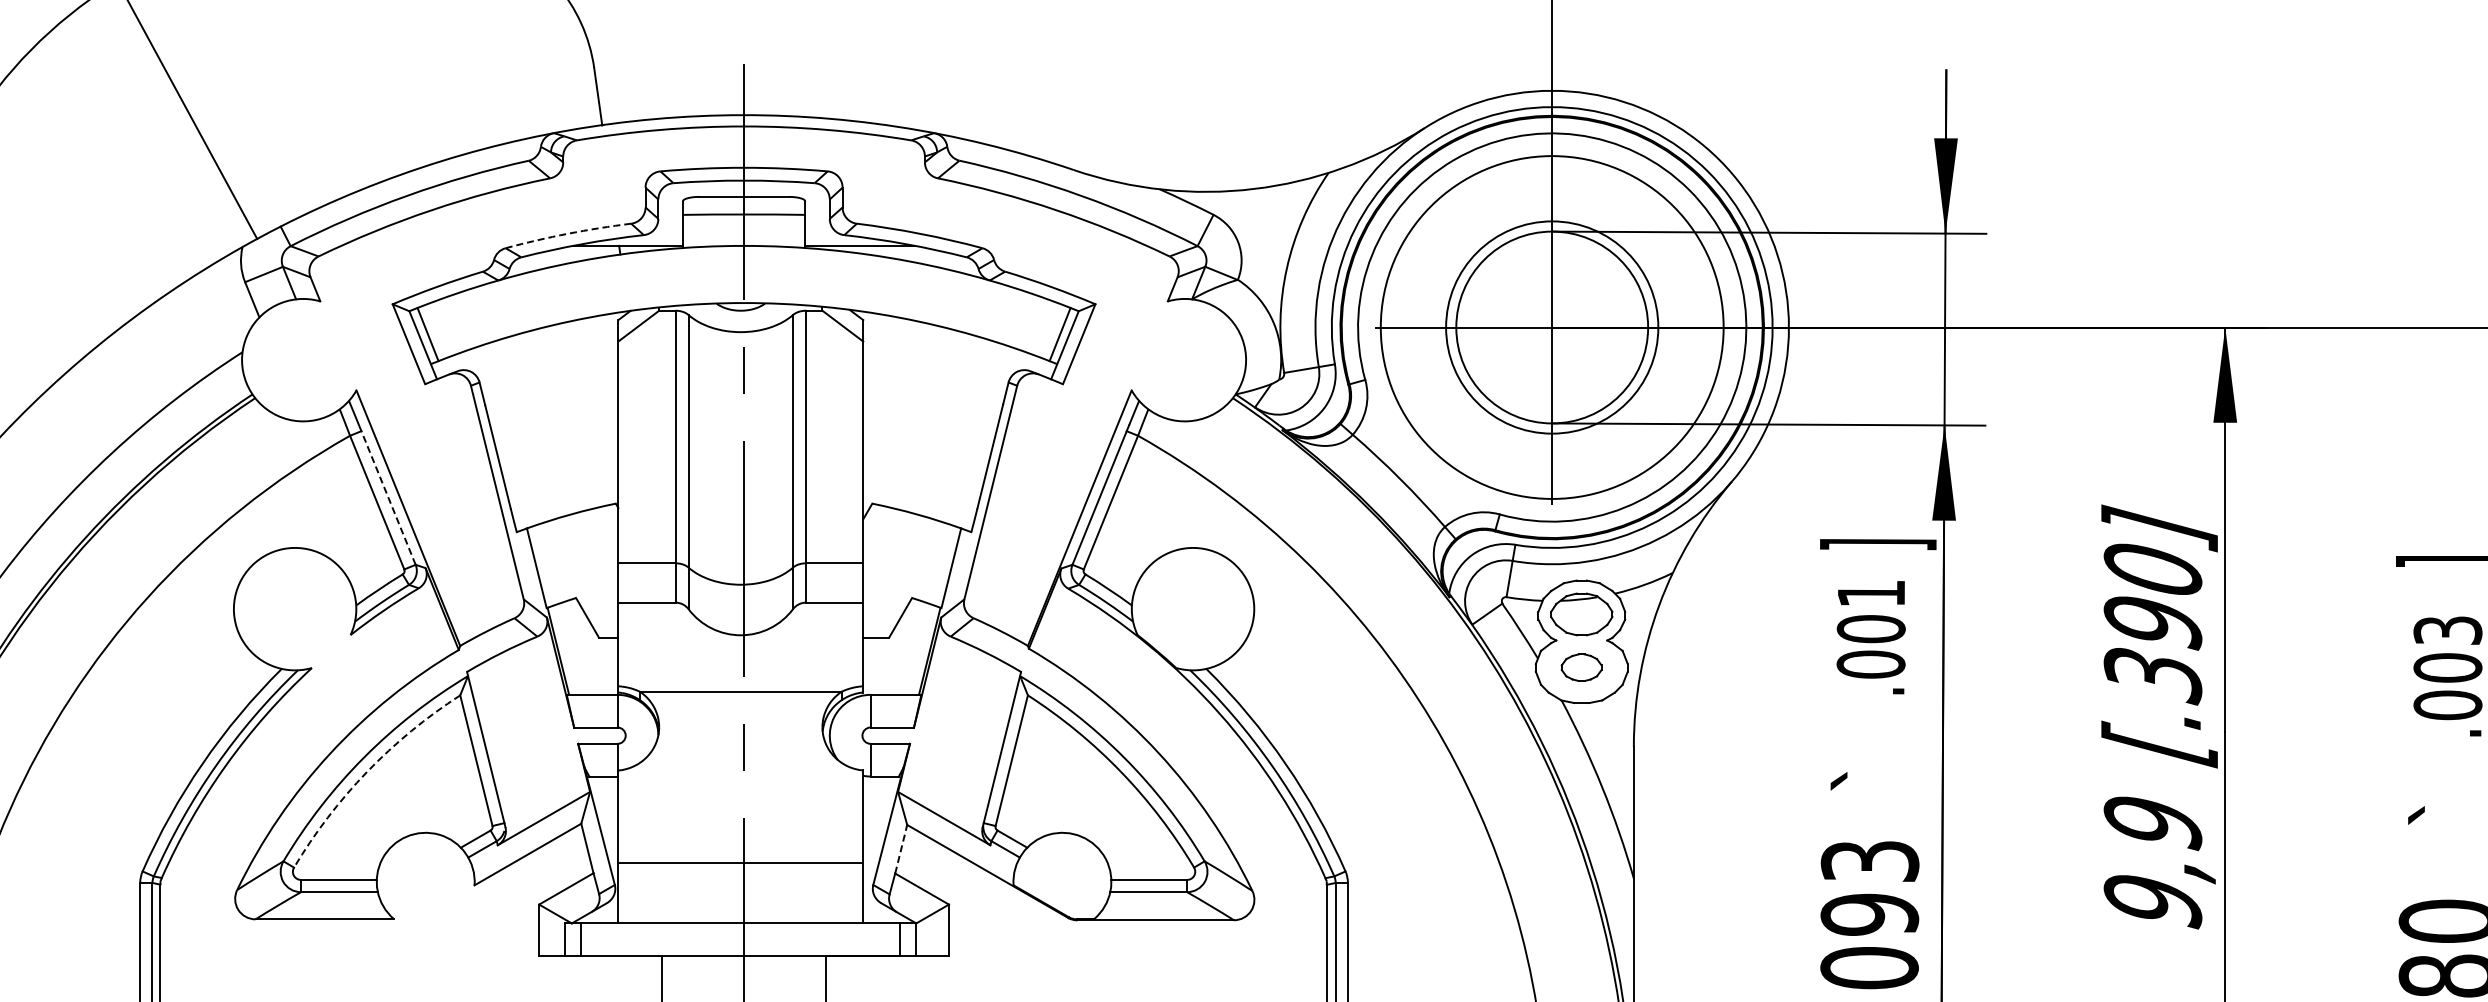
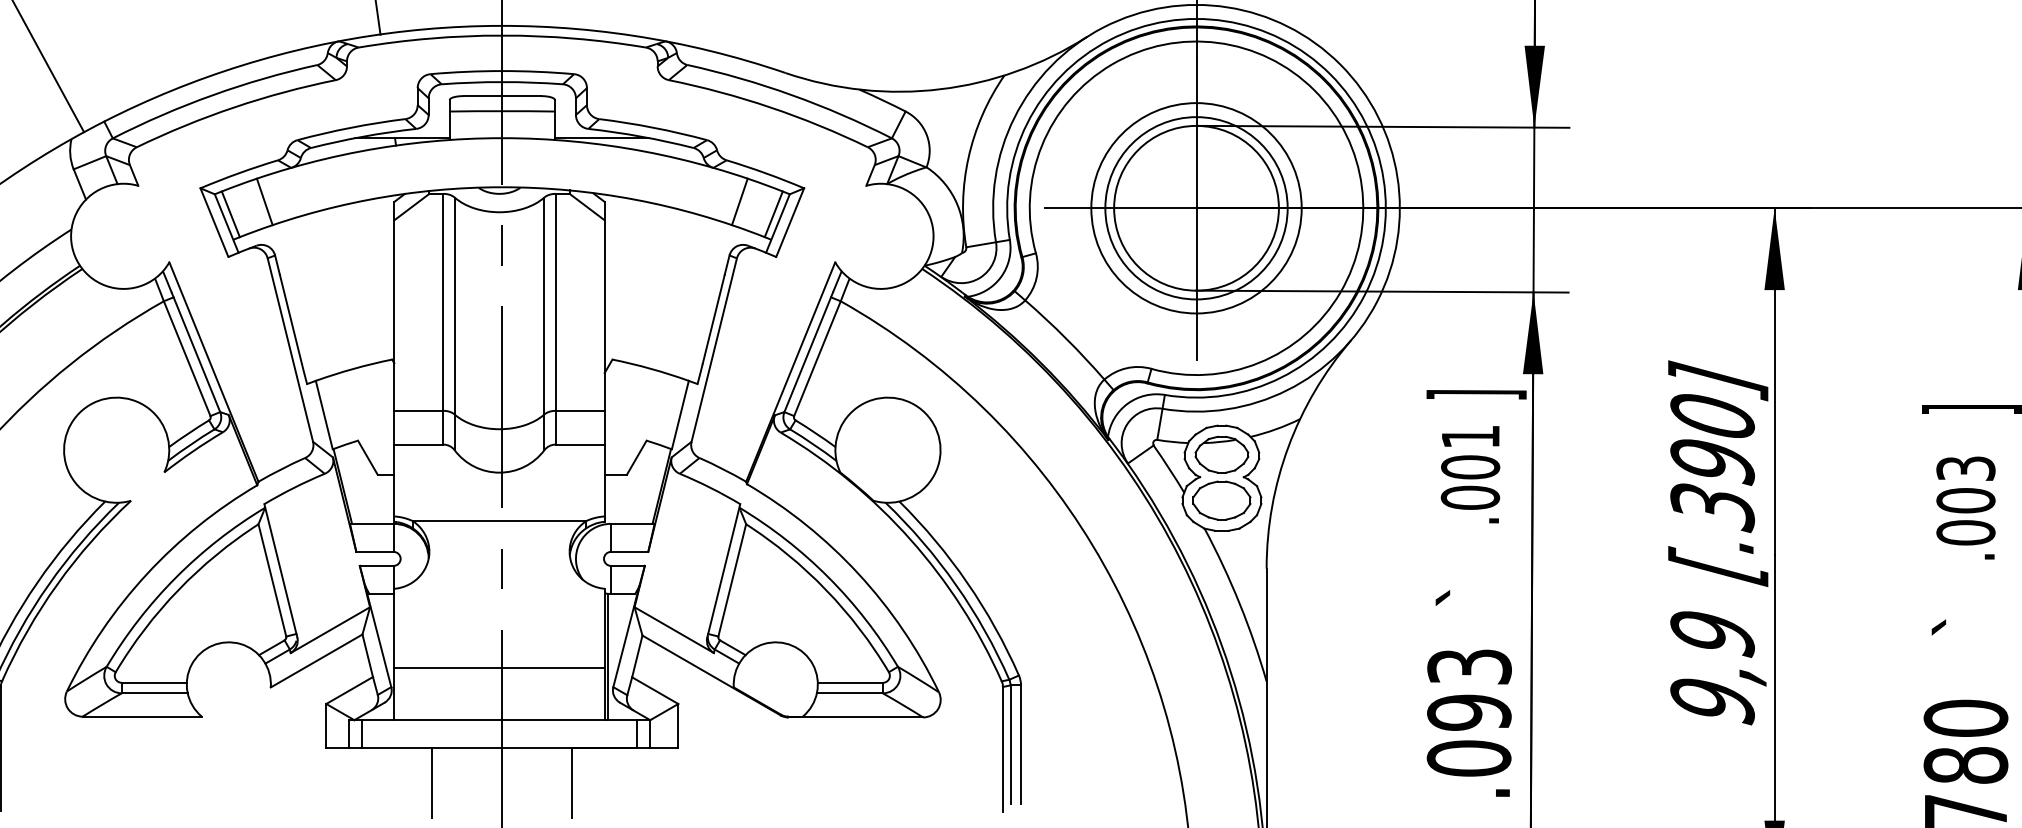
arc: (568, 233) -> (351, 127), dashed -> solid
line: (467, 320) -> (264, 202), added
line: (1020, 320) -> (739, 202), added
circle: (1551, 327) -> (1195, 208), size x0.71
line: (387, 495) -> (196, 352), dashed -> solid
part: (1581, 667) -> (1221, 500), size x1.67
arc: (367, 771) -> (178, 589), dashed -> solid
line: (901, 848) -> (637, 655), dashed -> solid
line: (866, 849) -> (607, 656), added

